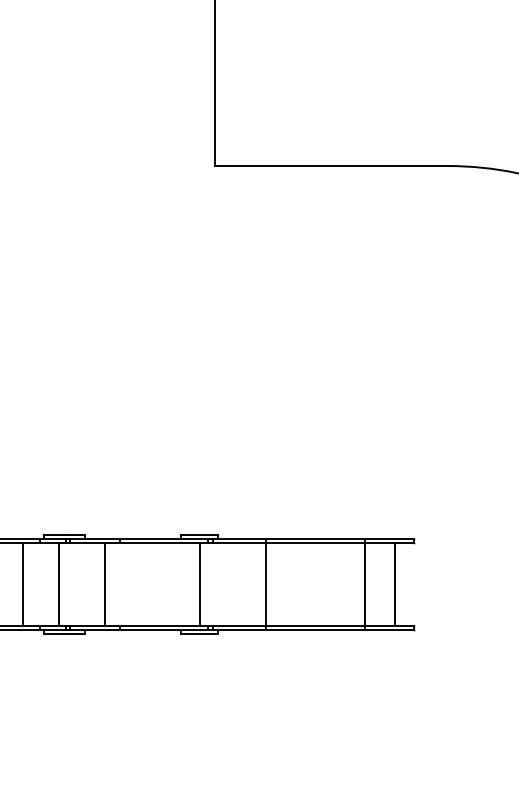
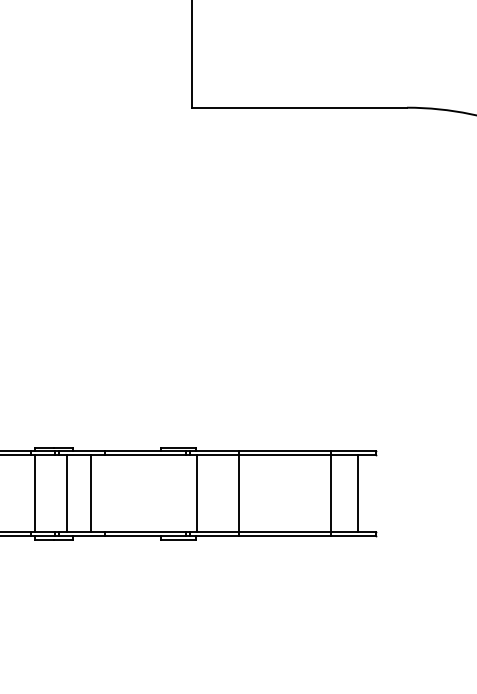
line: (22, 584) -> (35, 493), moved
line: (59, 584) -> (67, 493), moved
line: (199, 584) -> (196, 493), moved

